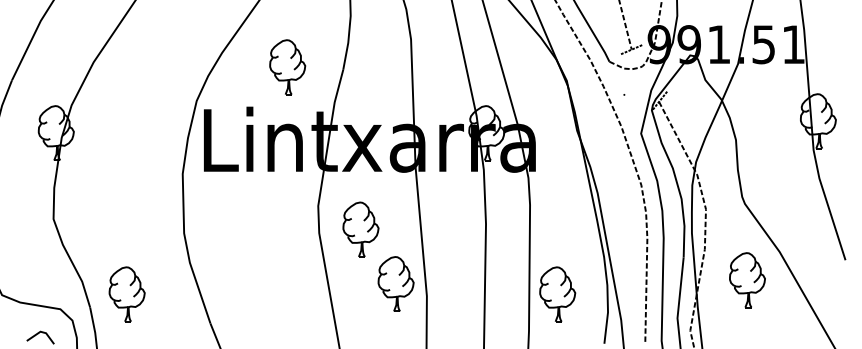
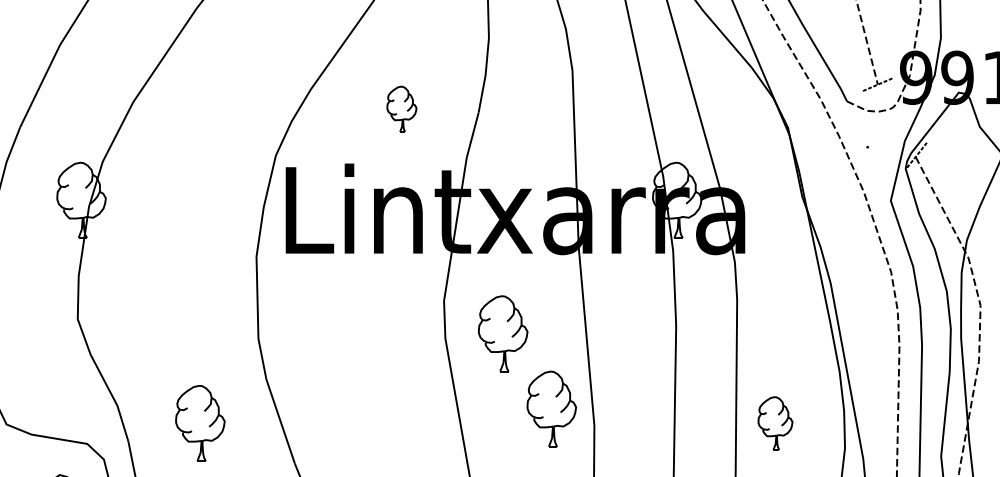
part: (287, 67) -> (401, 109), size x0.6
part: (126, 294) -> (199, 423), moved
part: (557, 294) -> (775, 423), size x0.7

